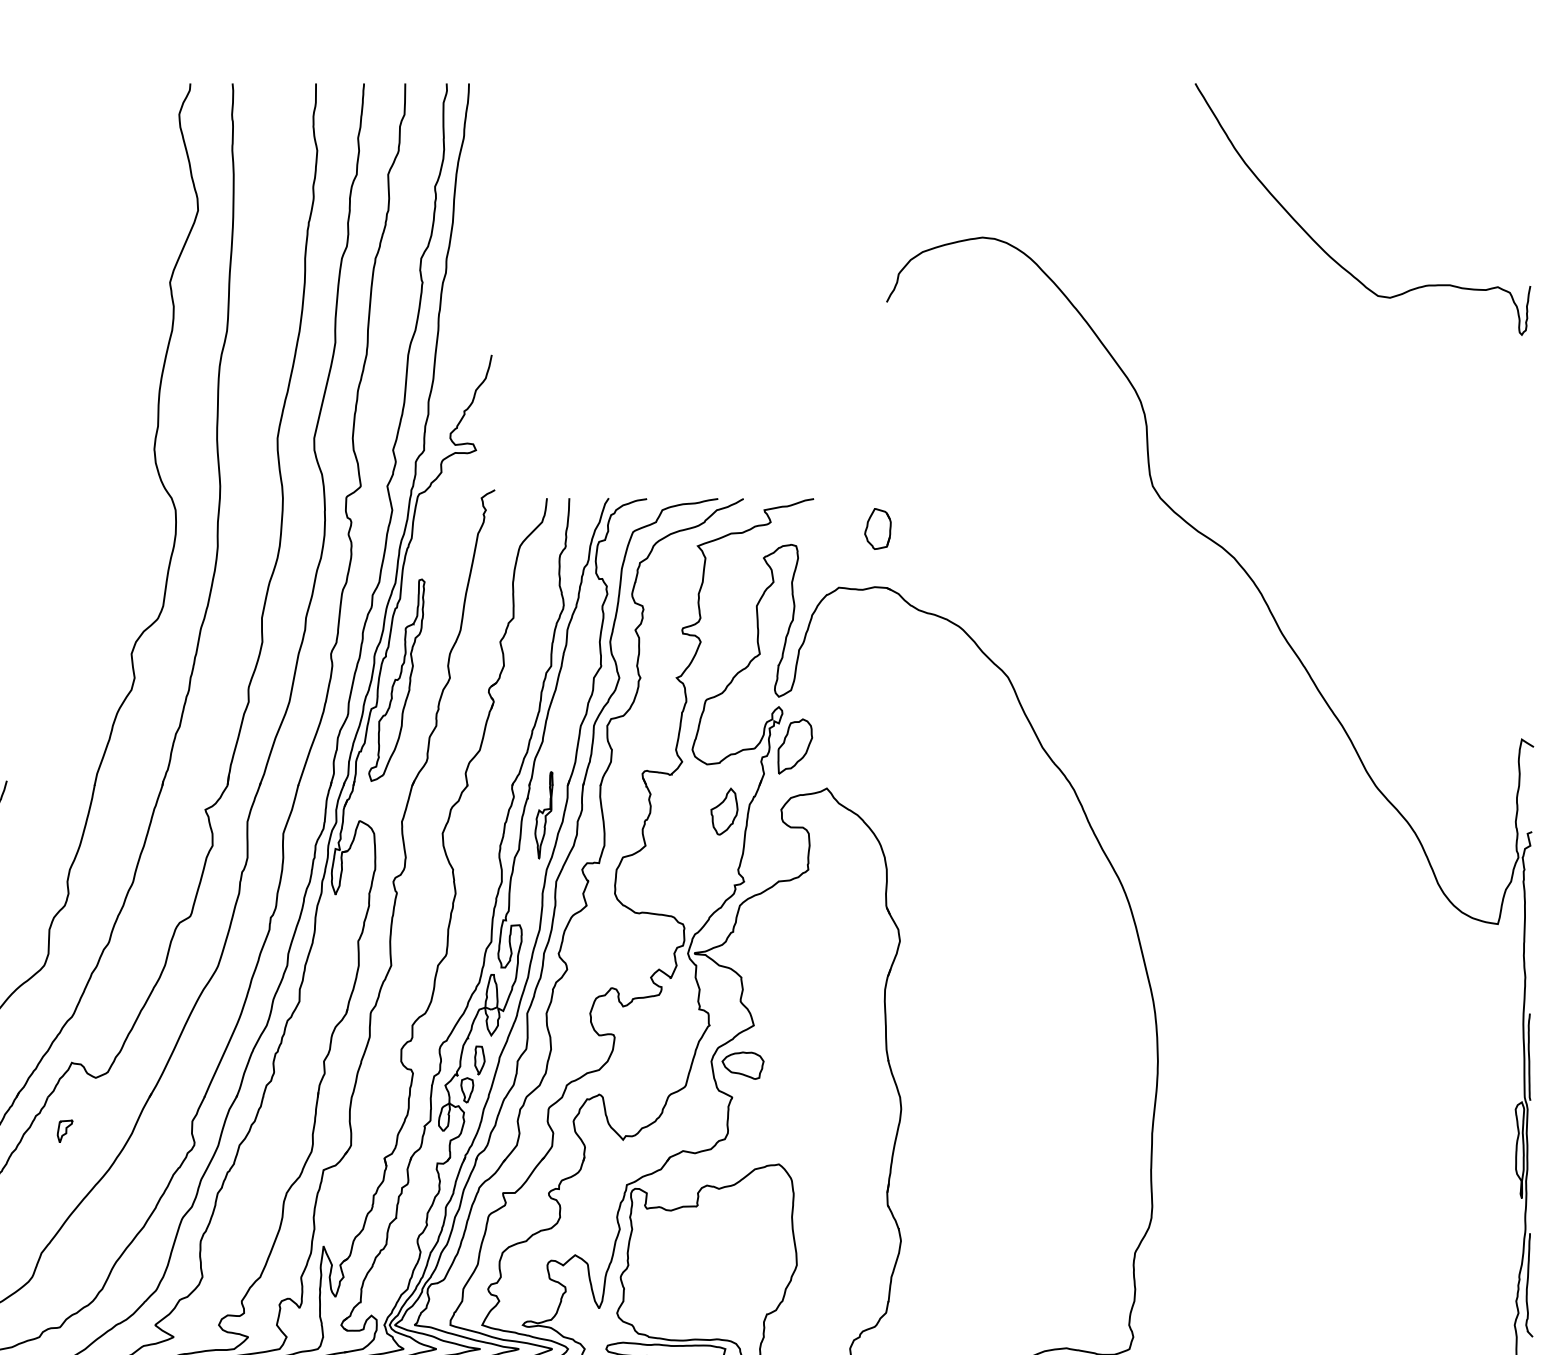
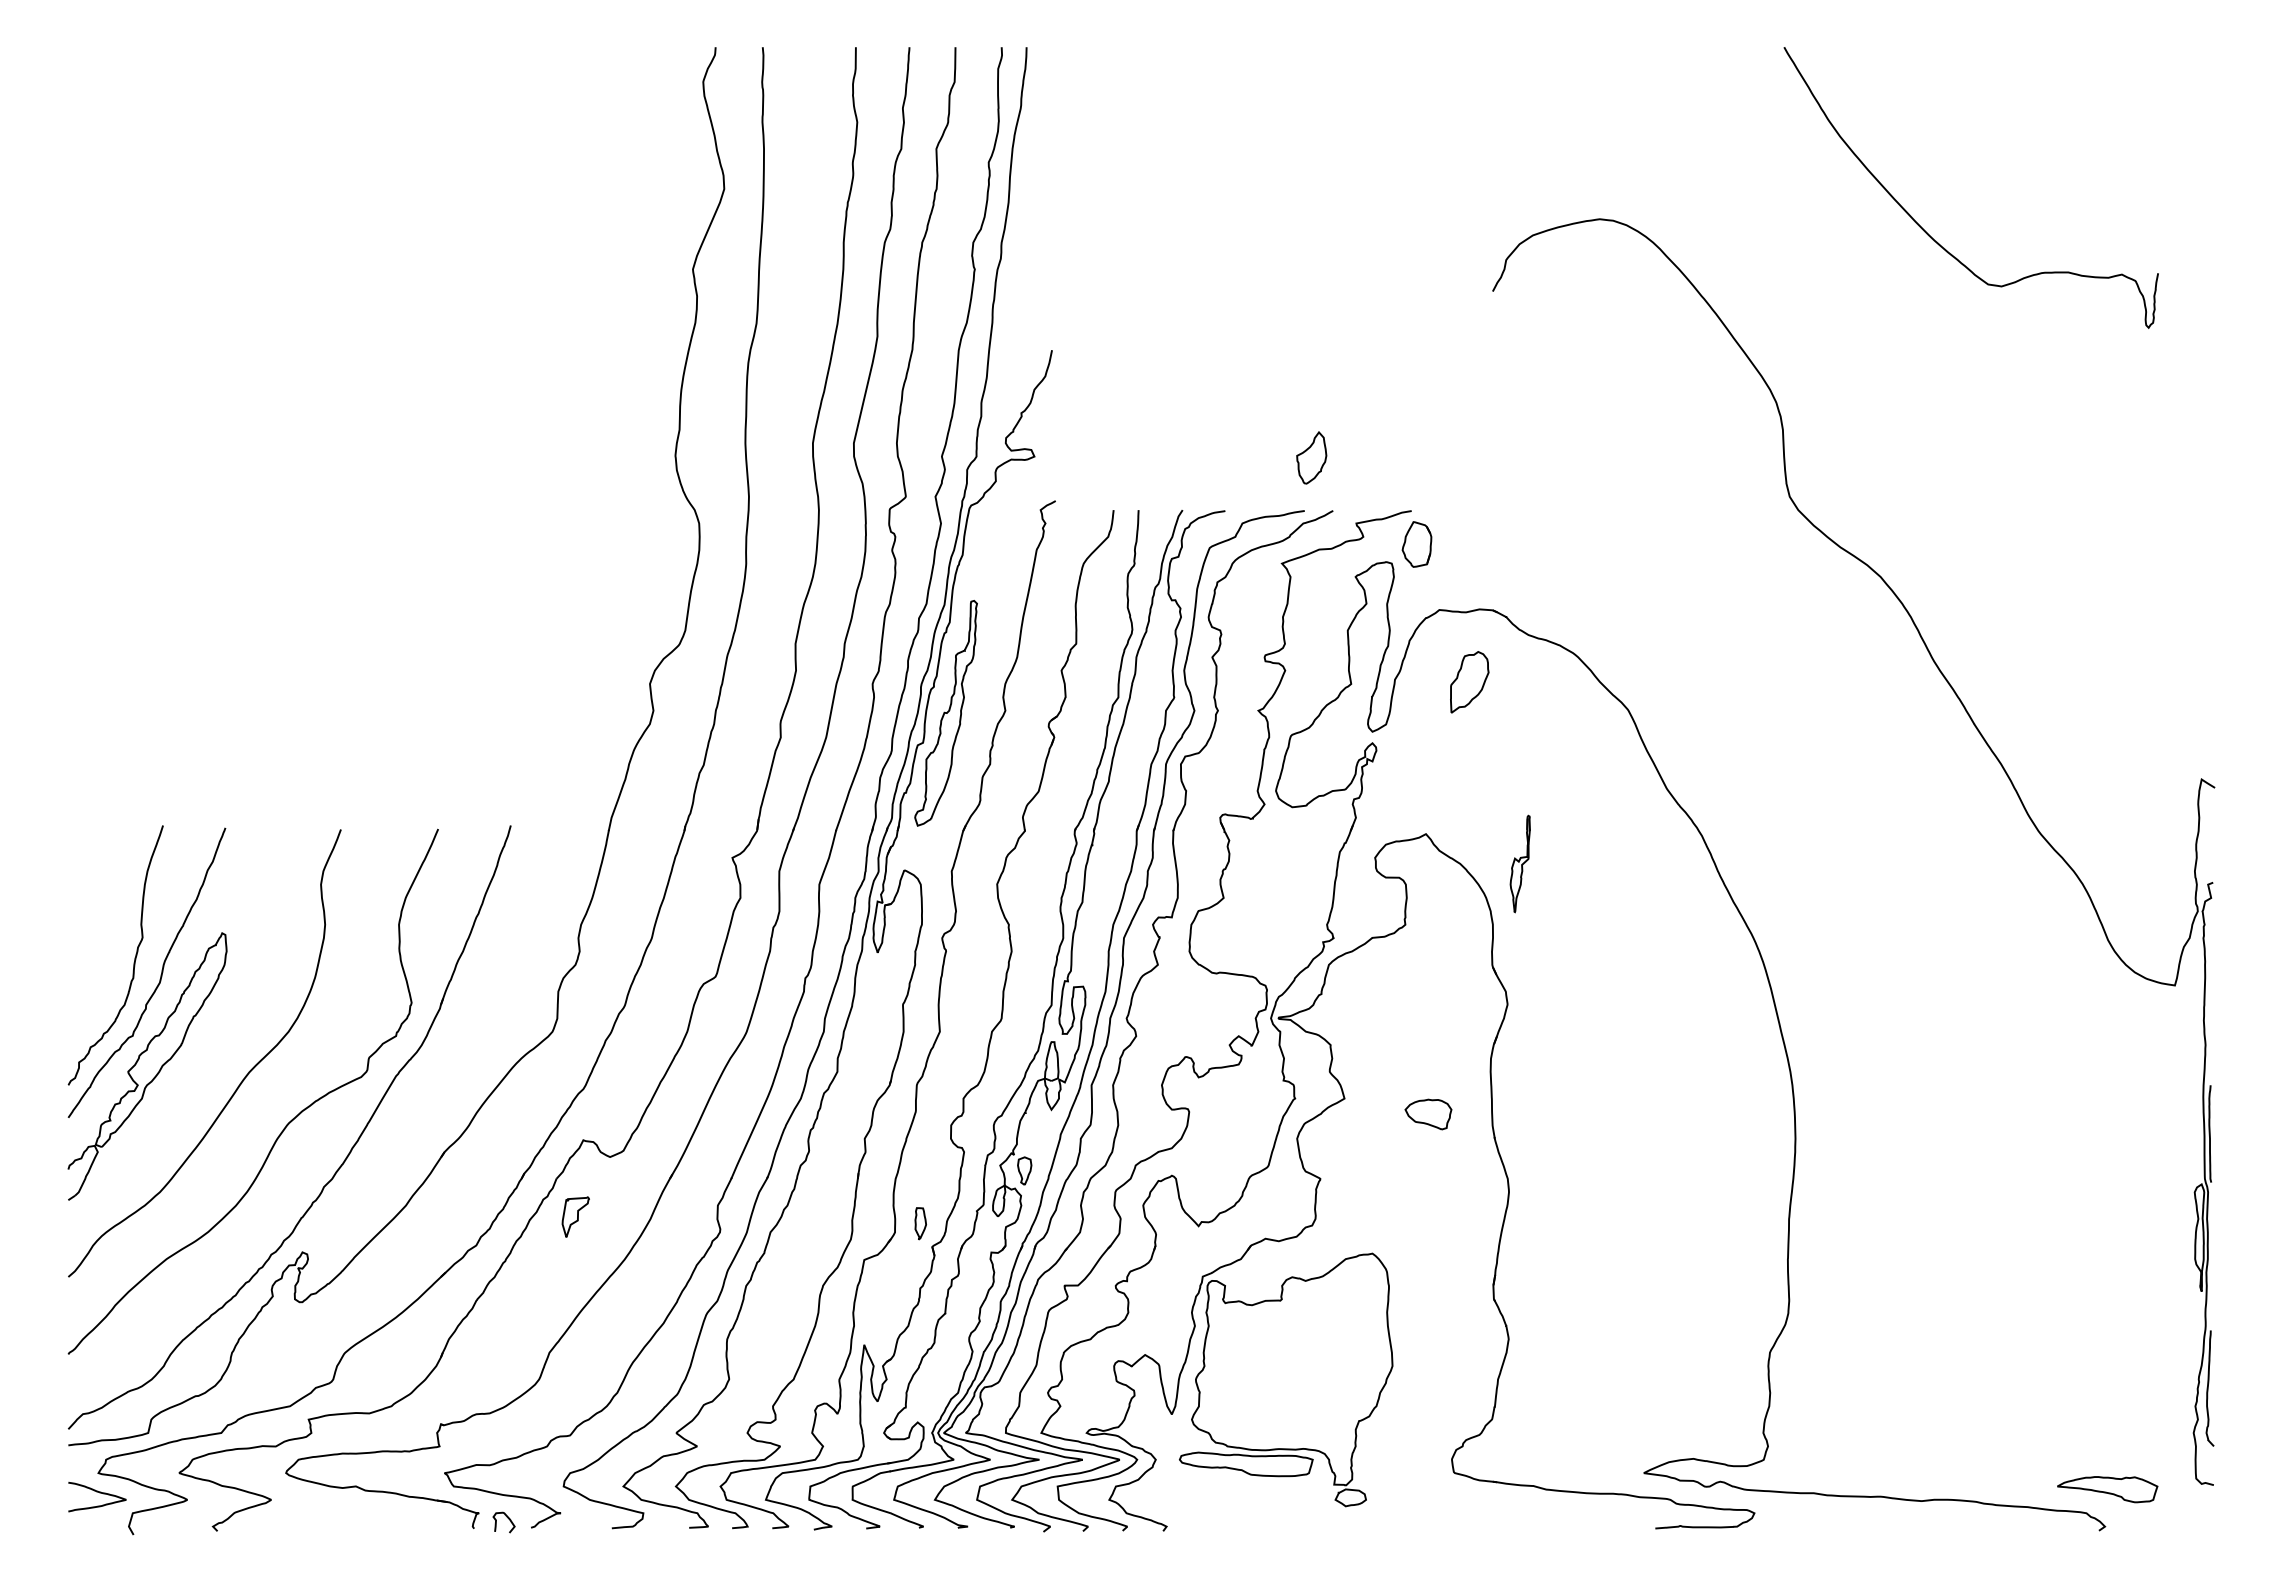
curve: (1322, 248) -> (1926, 231), moved
part: (877, 529) -> (1416, 544), moved
part: (795, 746) -> (1469, 682), moved
part: (724, 811) -> (1311, 457), moved
part: (543, 814) -> (1519, 863), moved
part: (479, 1060) -> (920, 1223), moved
part: (743, 1065) -> (1428, 1114), moved
part: (64, 1131) -> (575, 1216), size x1.6

